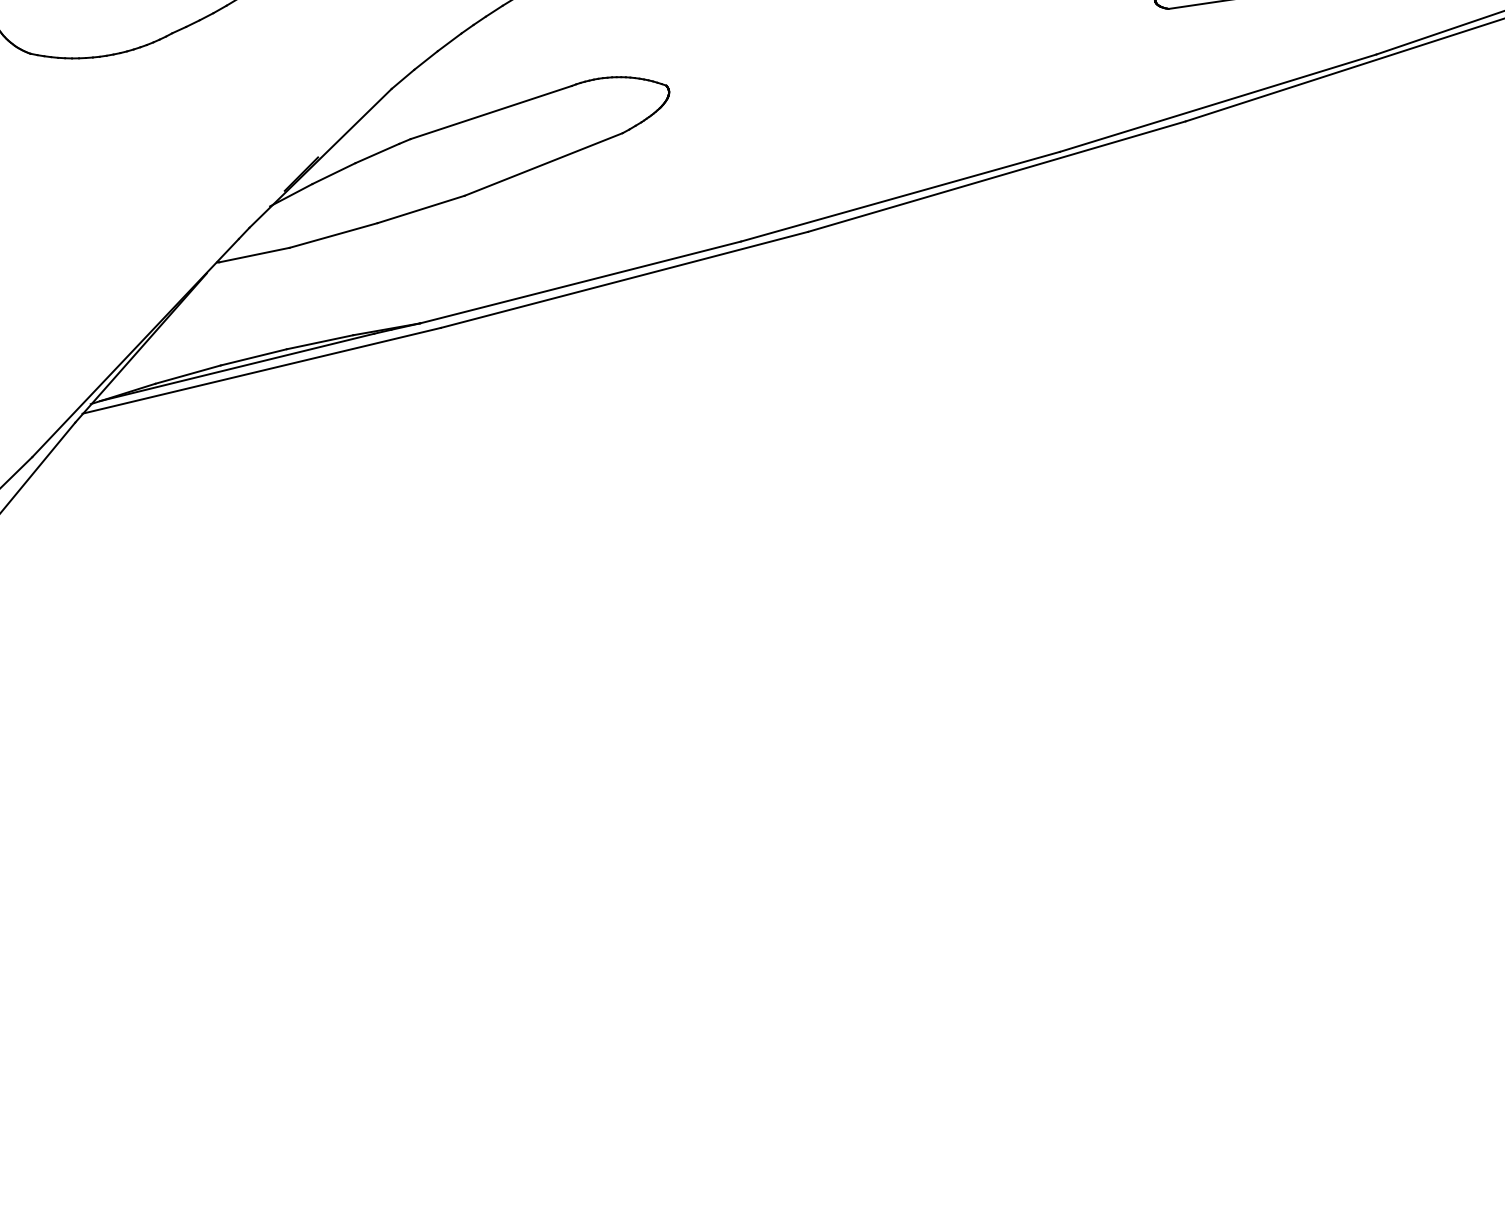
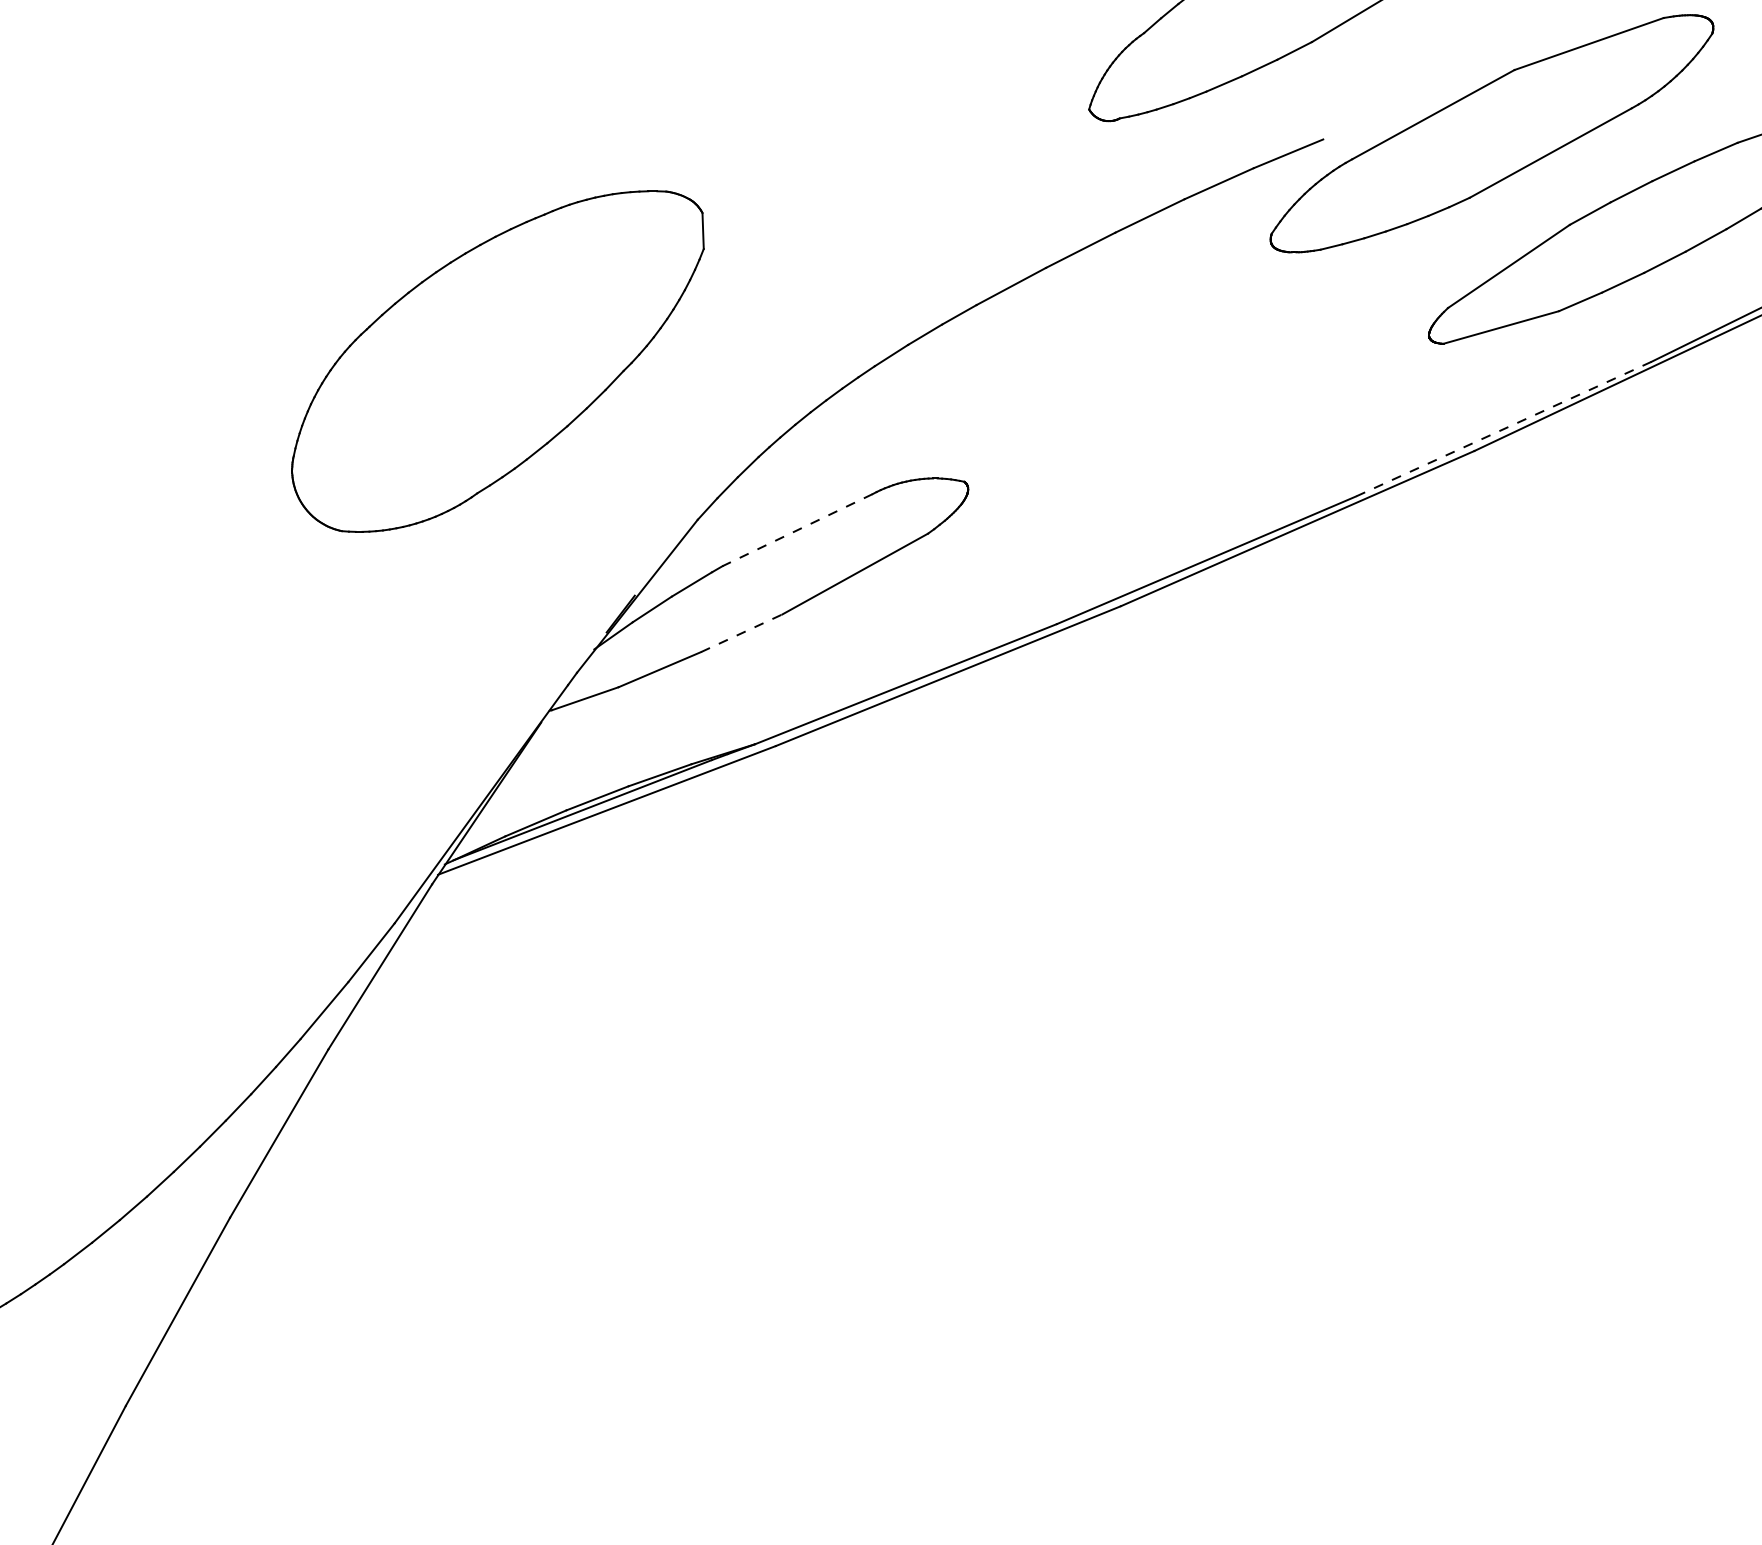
line: (1217, 103) -> (1503, 429), solid -> dashed
line: (491, 112) -> (797, 530), solid -> dashed
line: (420, 209) -> (741, 633), solid -> dashed

